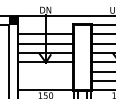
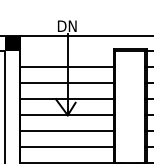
line: (45, 71) -> (66, 130), added
line: (45, 81) -> (66, 147), added

